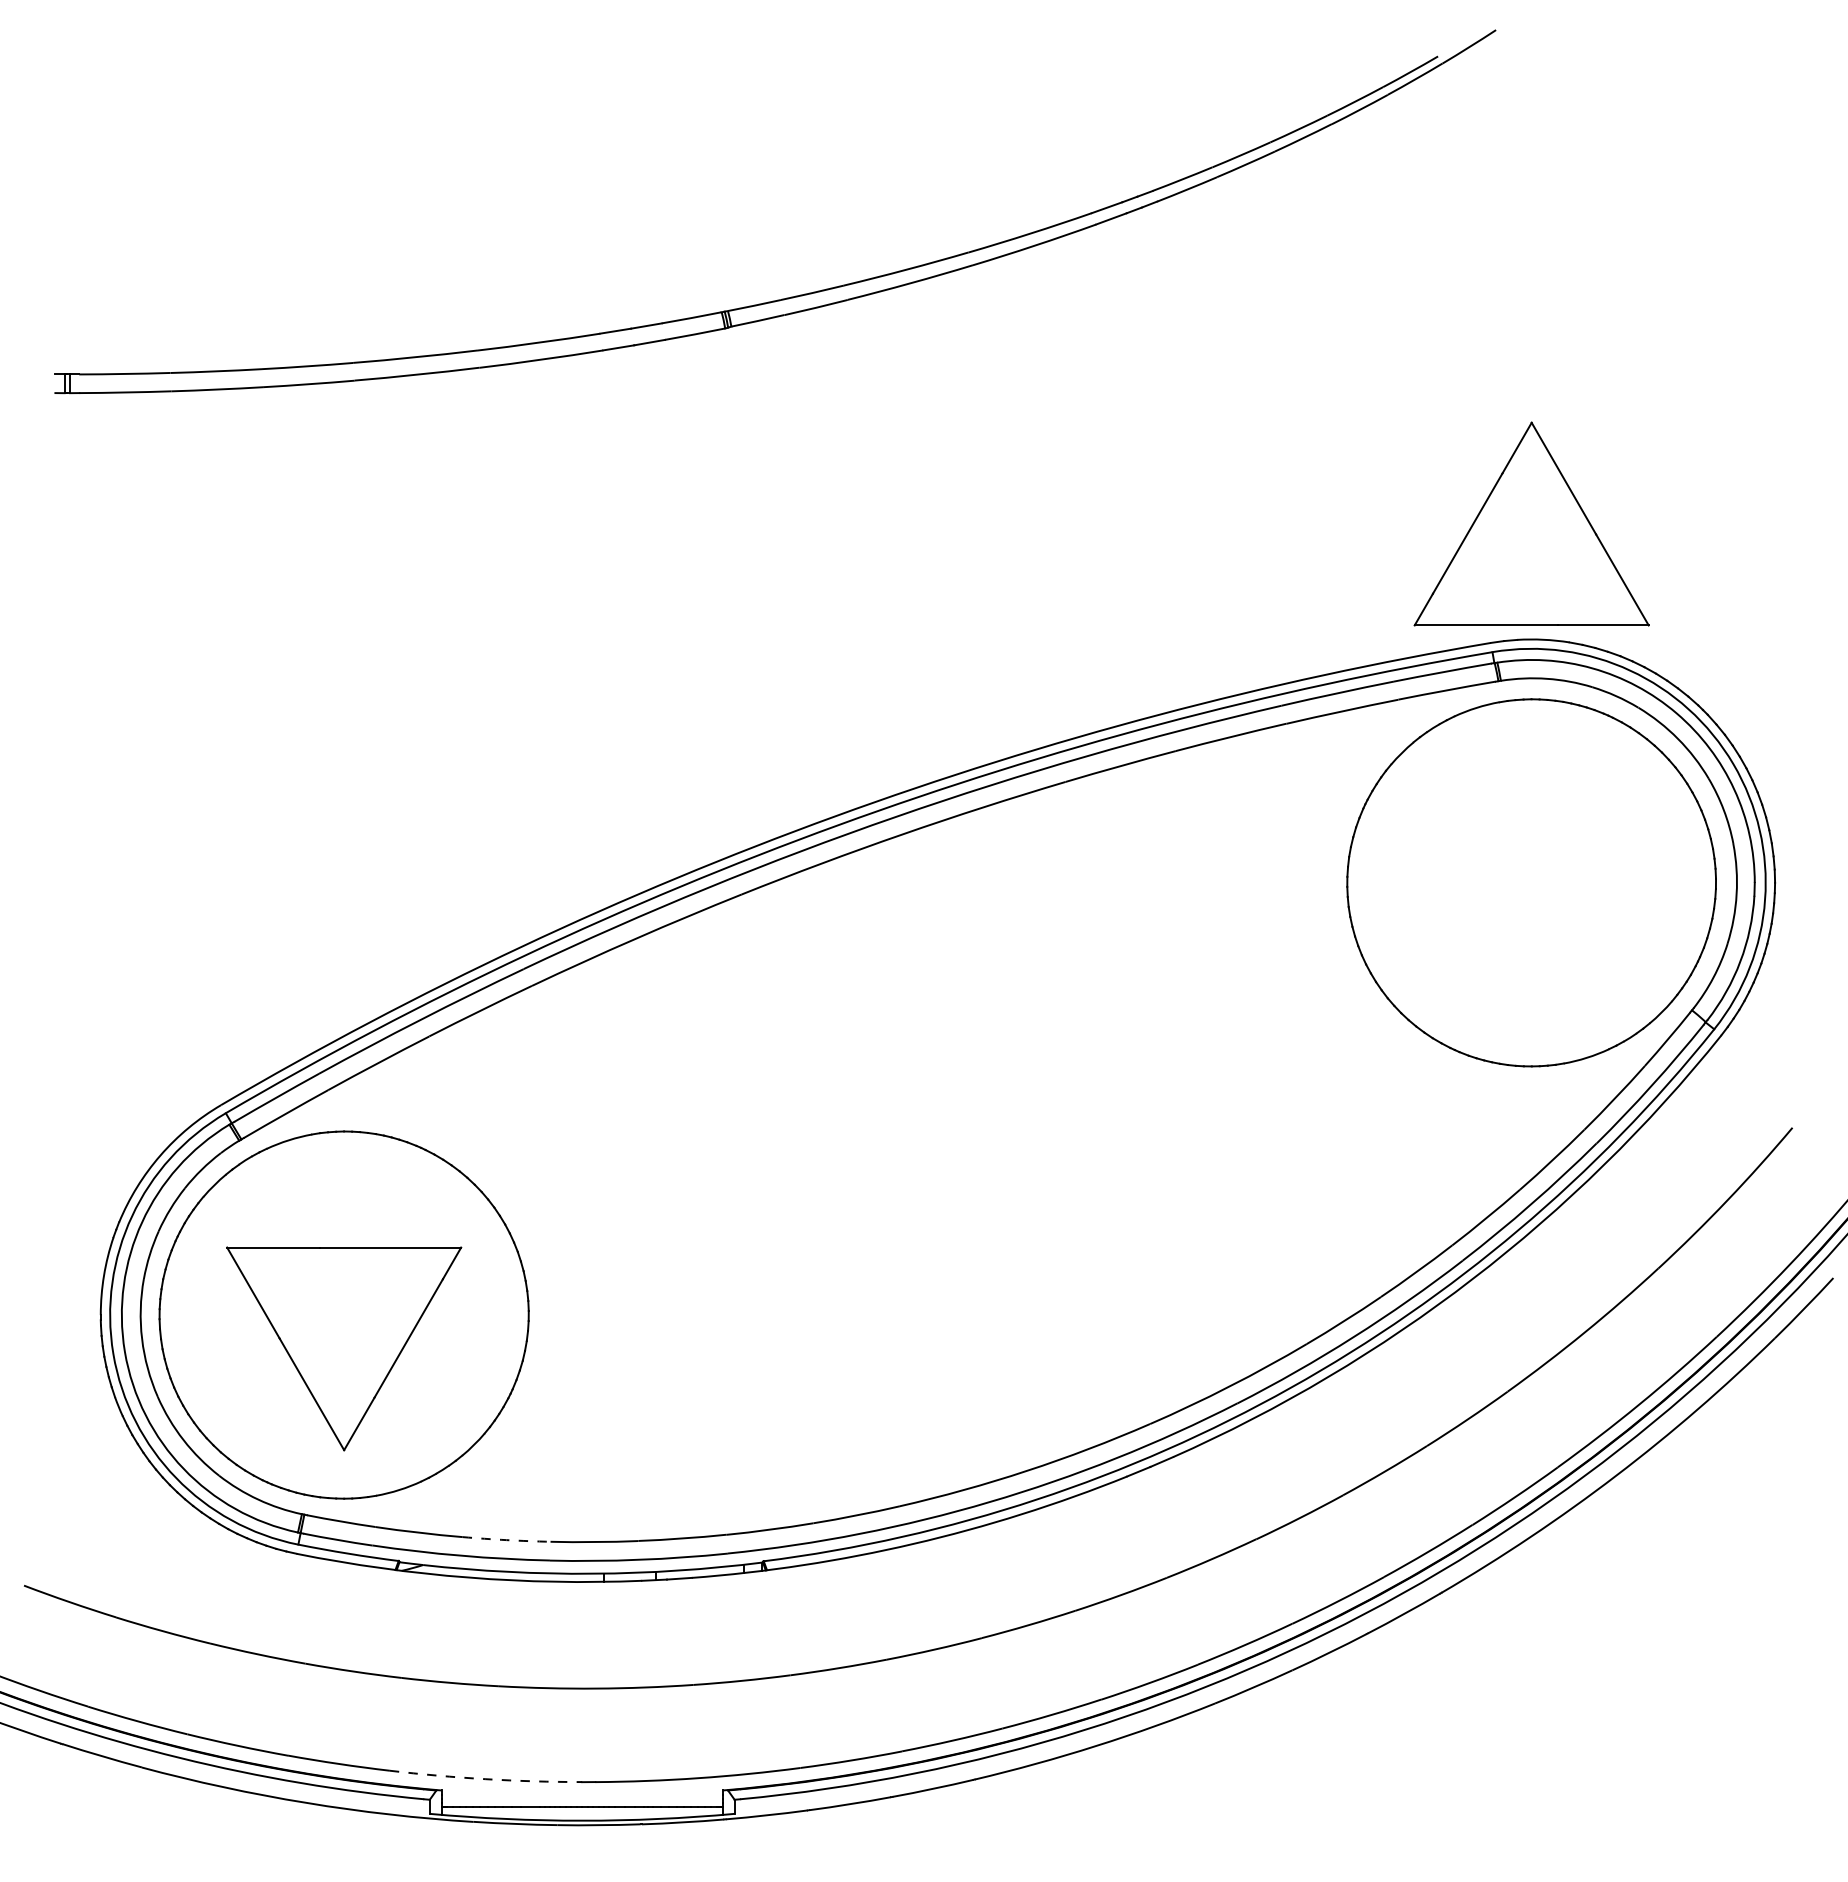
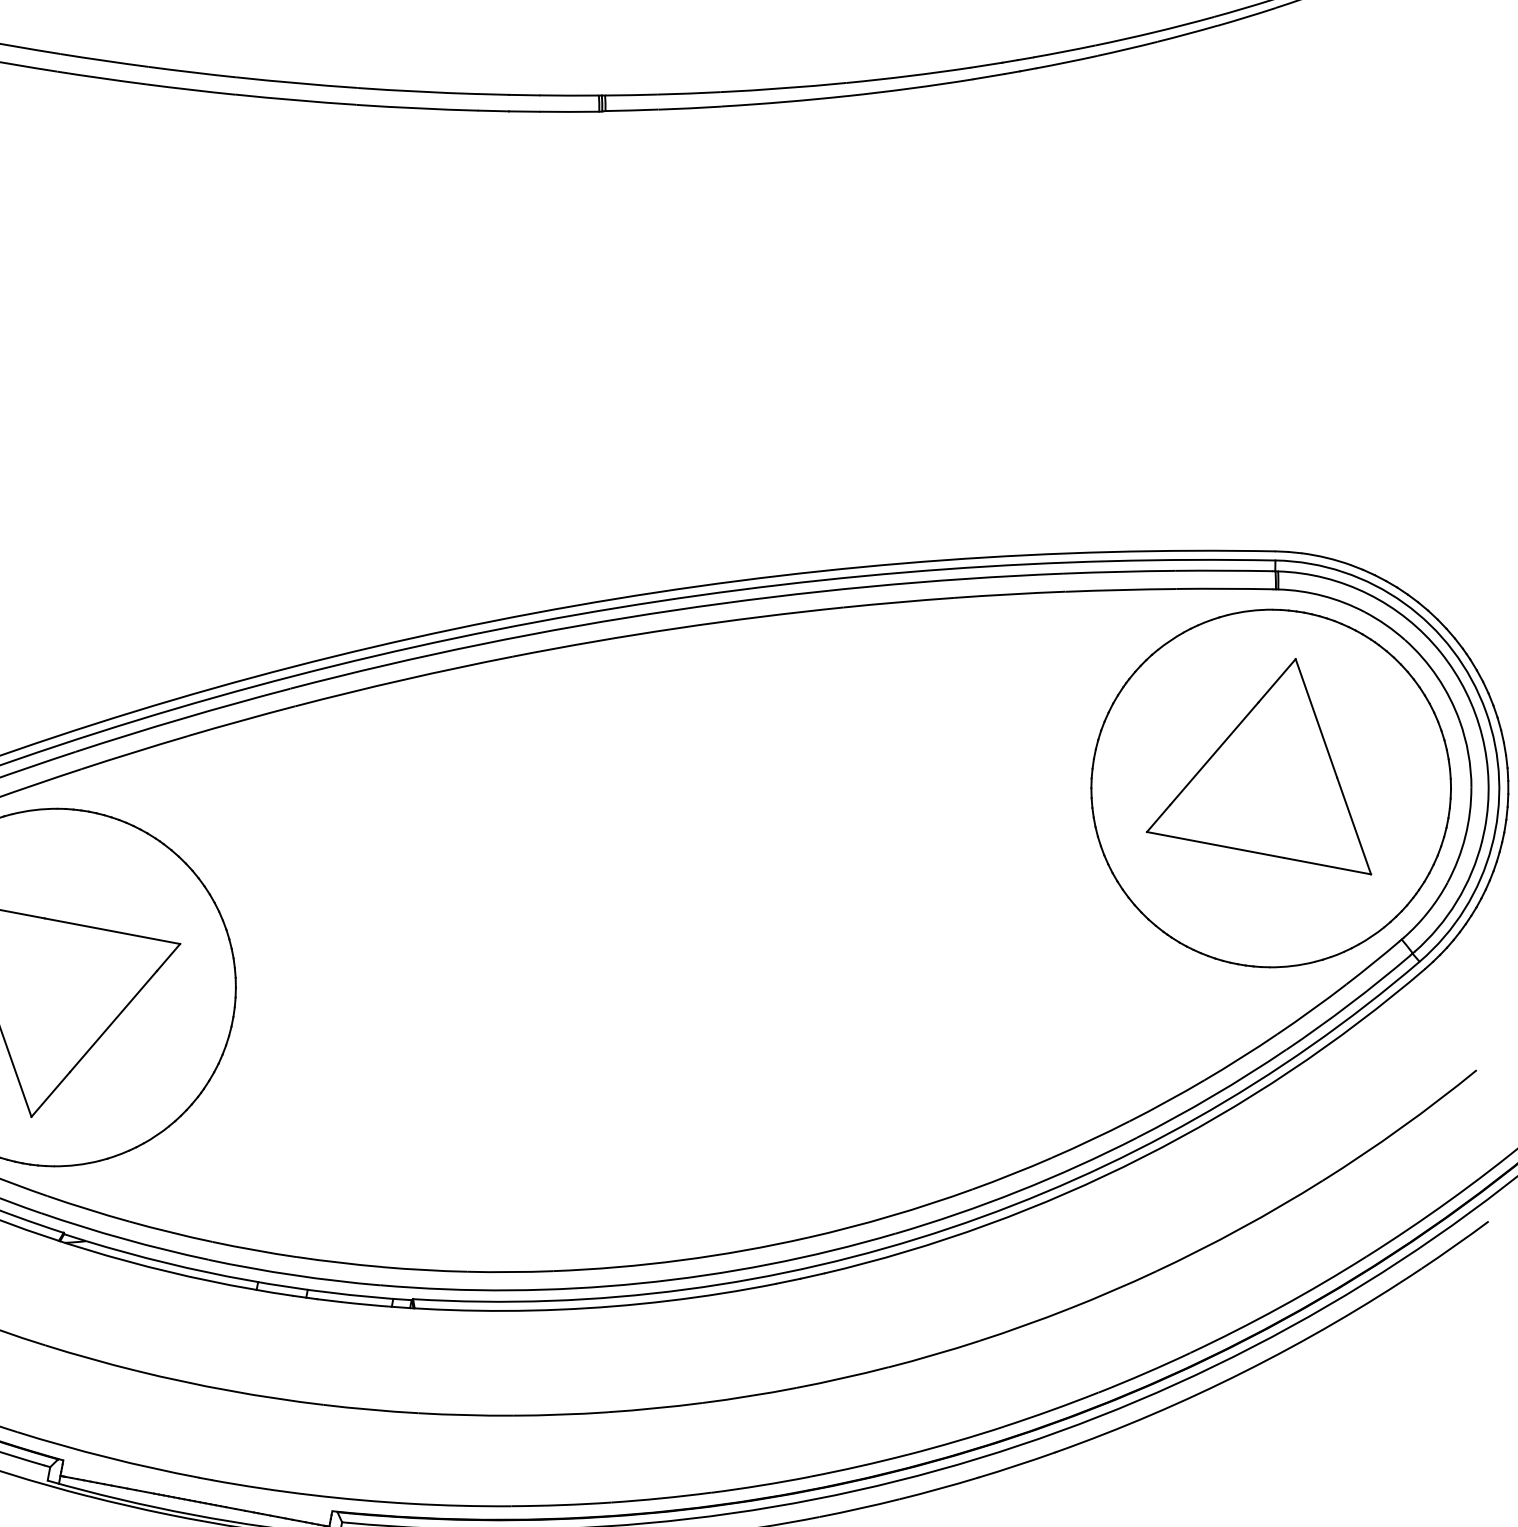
part: (1531, 523) -> (1277, 755), moved
arc: (506, 1540) -> (170, 1232), dashed -> solid
arc: (485, 1779) -> (107, 1457), dashed -> solid

